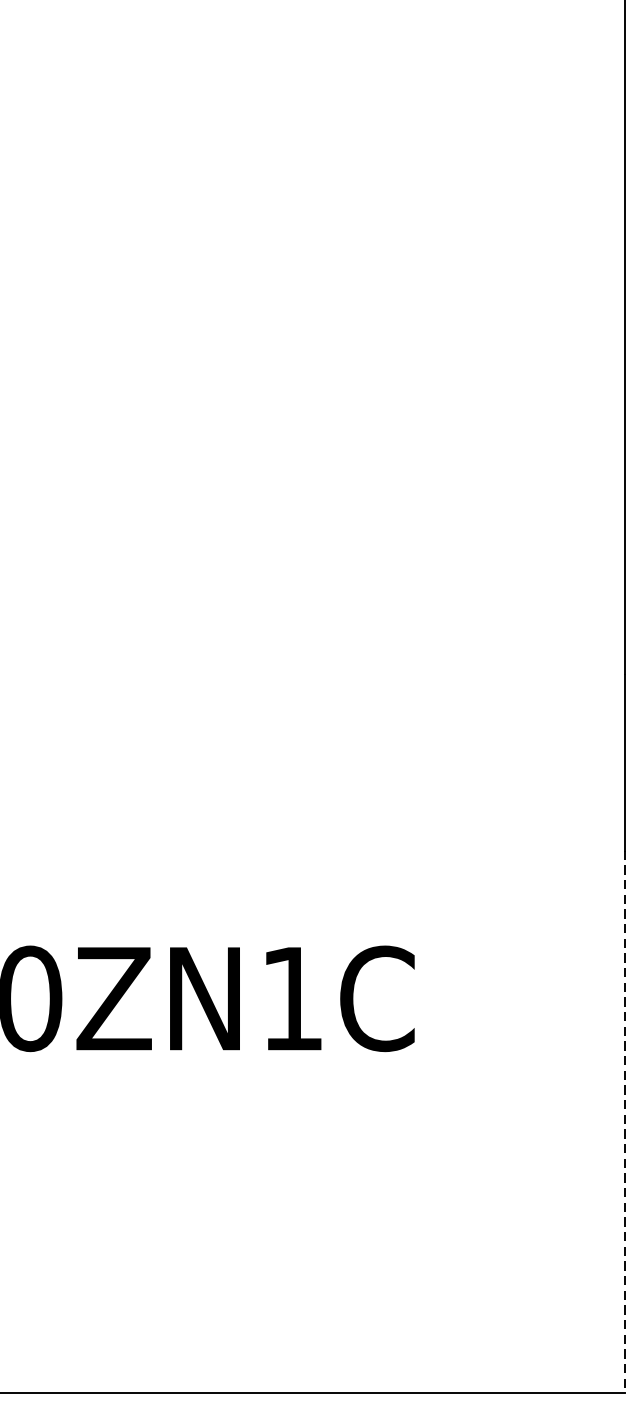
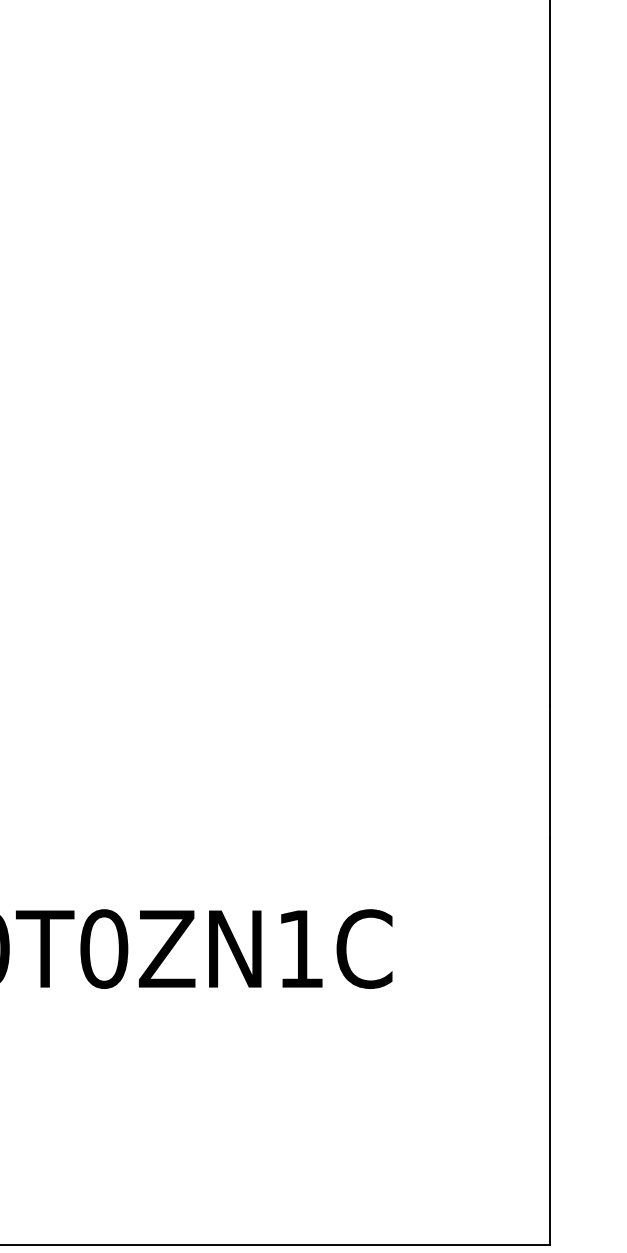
line: (625, 1122) -> (550, 1041), dashed -> solid

